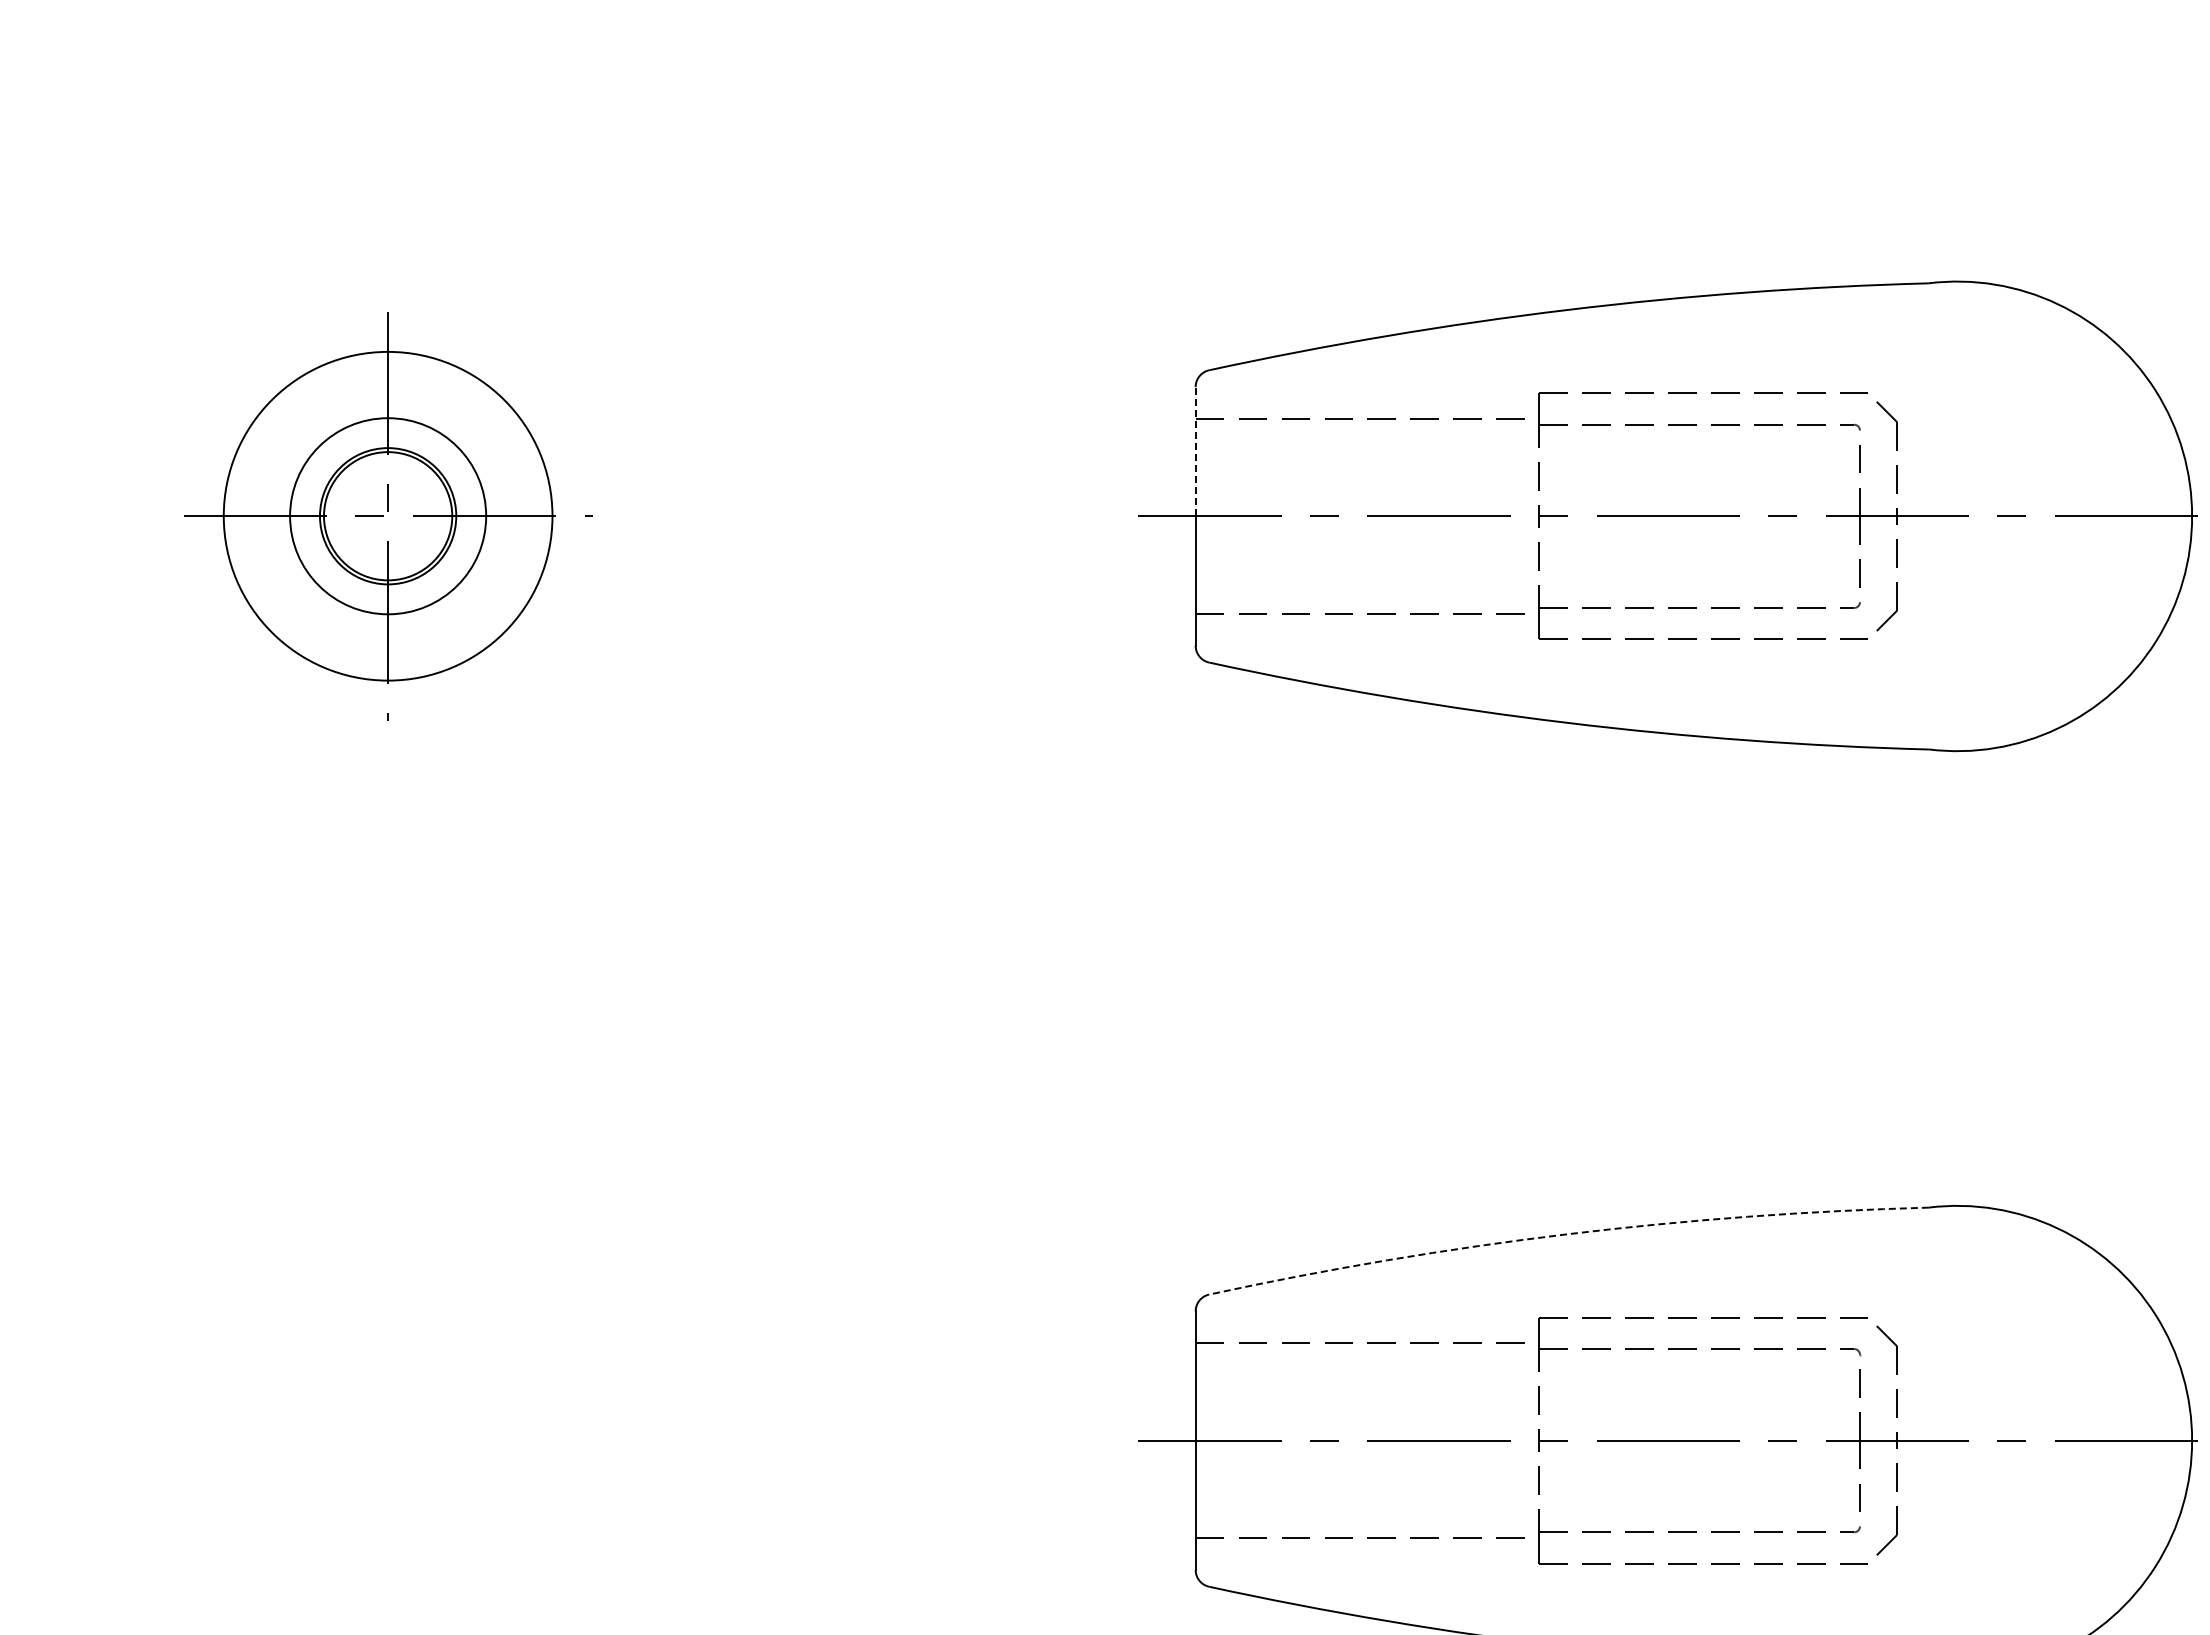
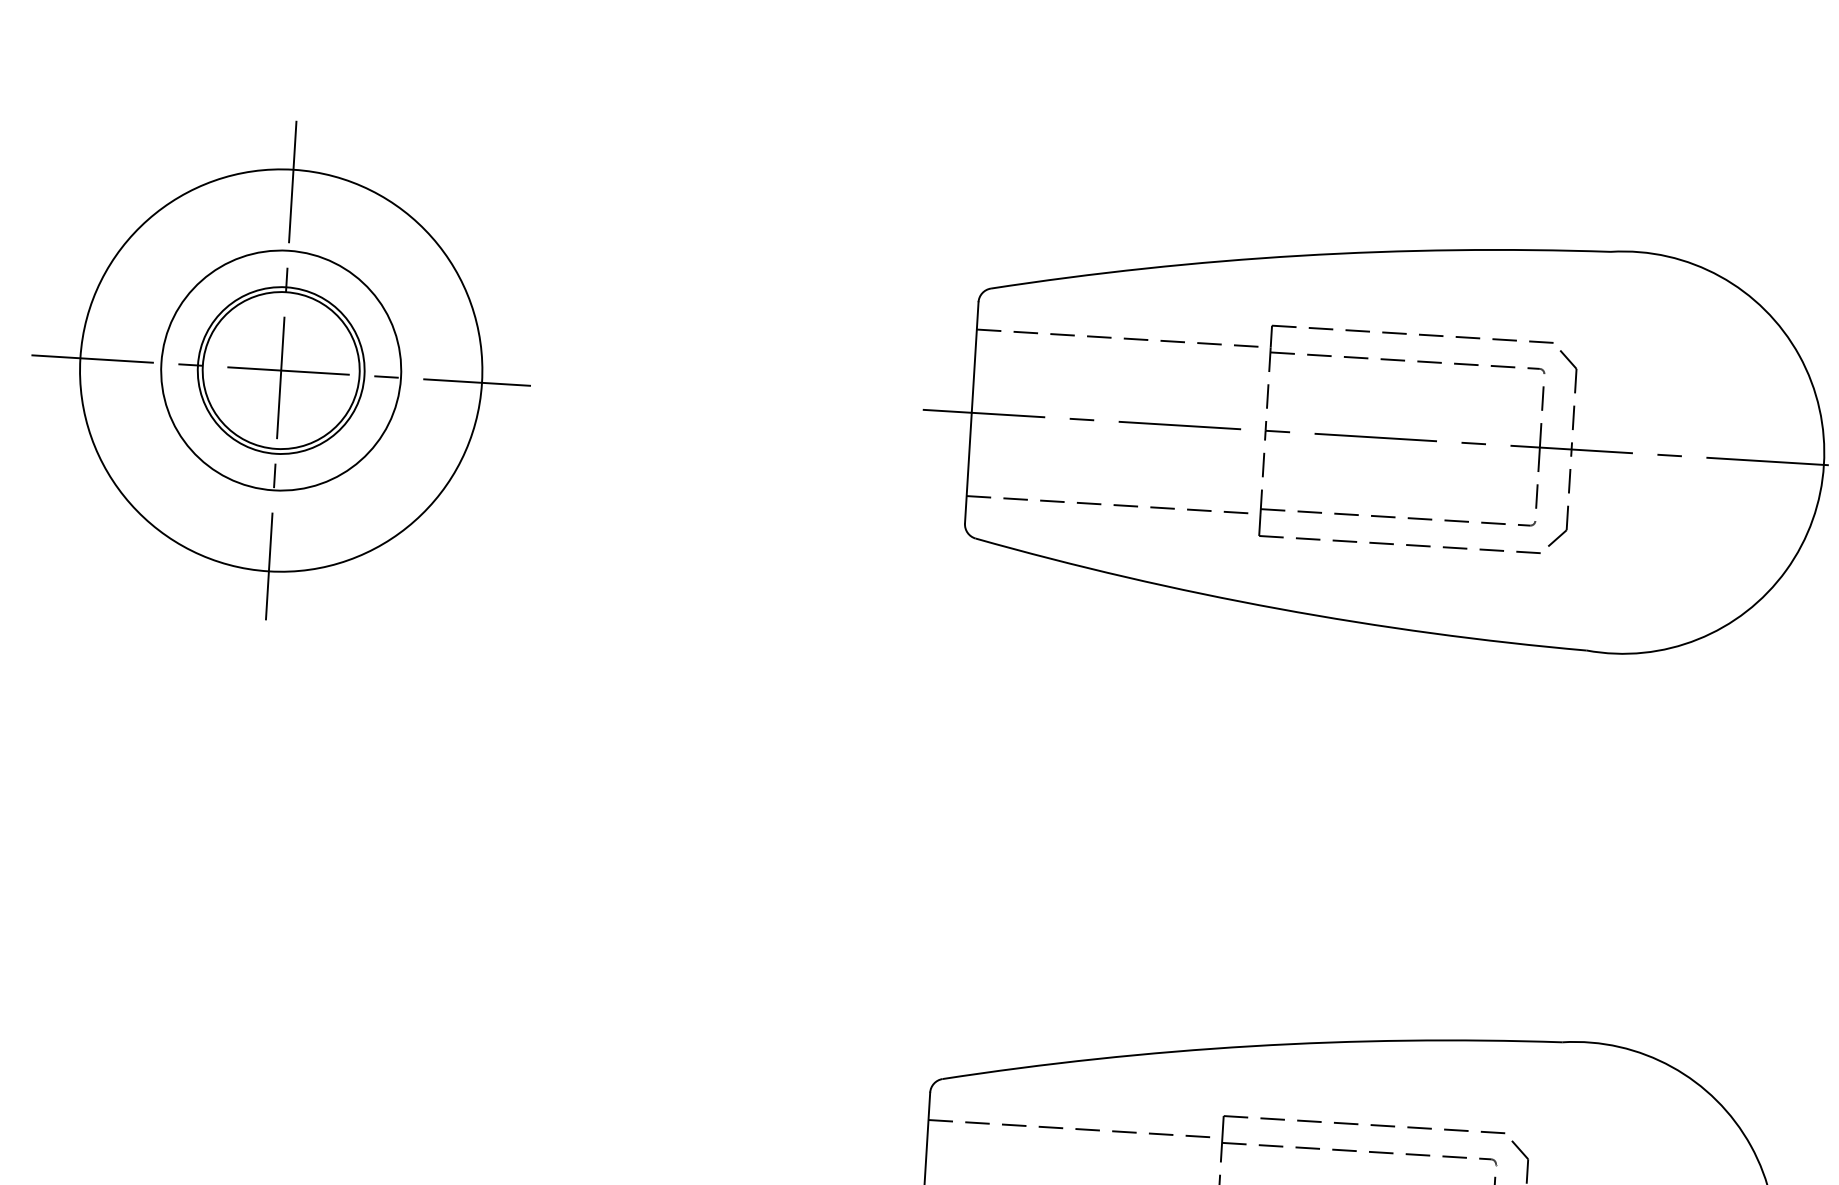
line: (1195, 451) -> (975, 357), dashed -> solid
part: (387, 515) -> (280, 369), size x1.43
arc: (1567, 1234) -> (1252, 1046), dashed -> solid

